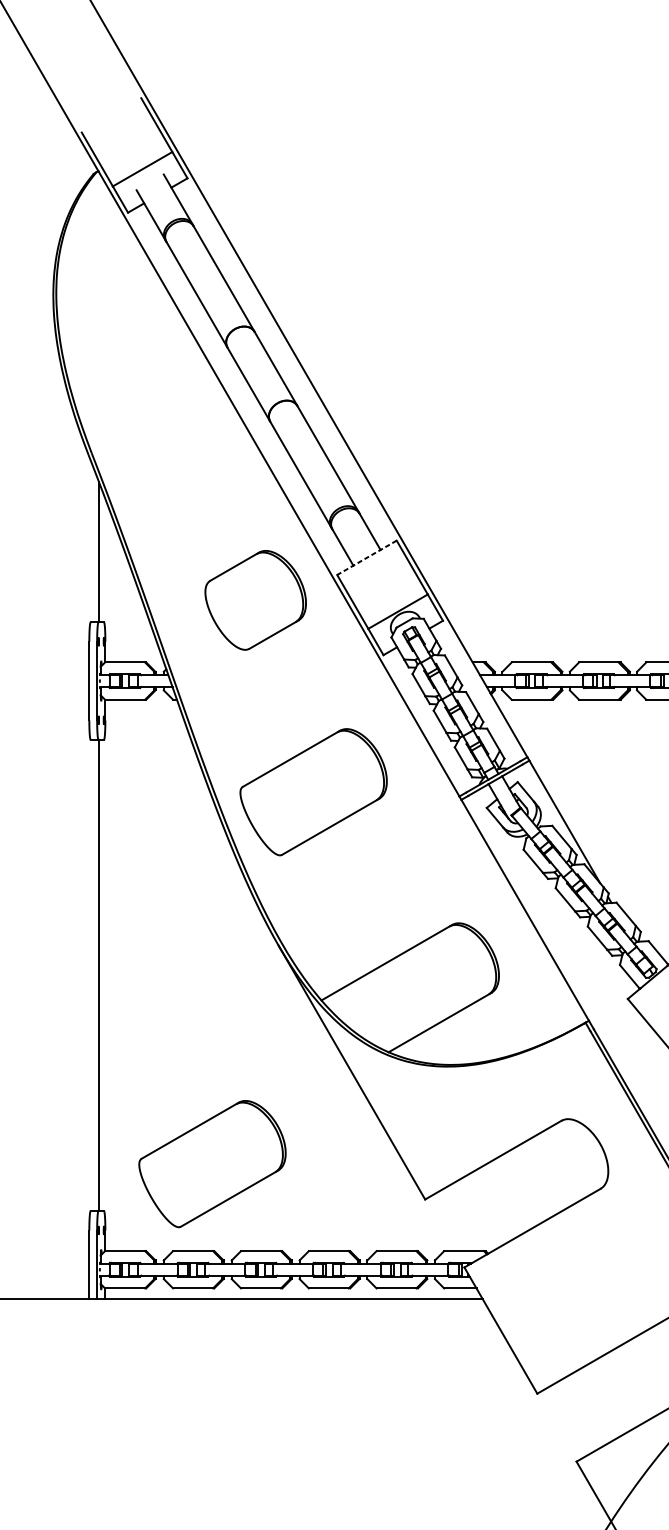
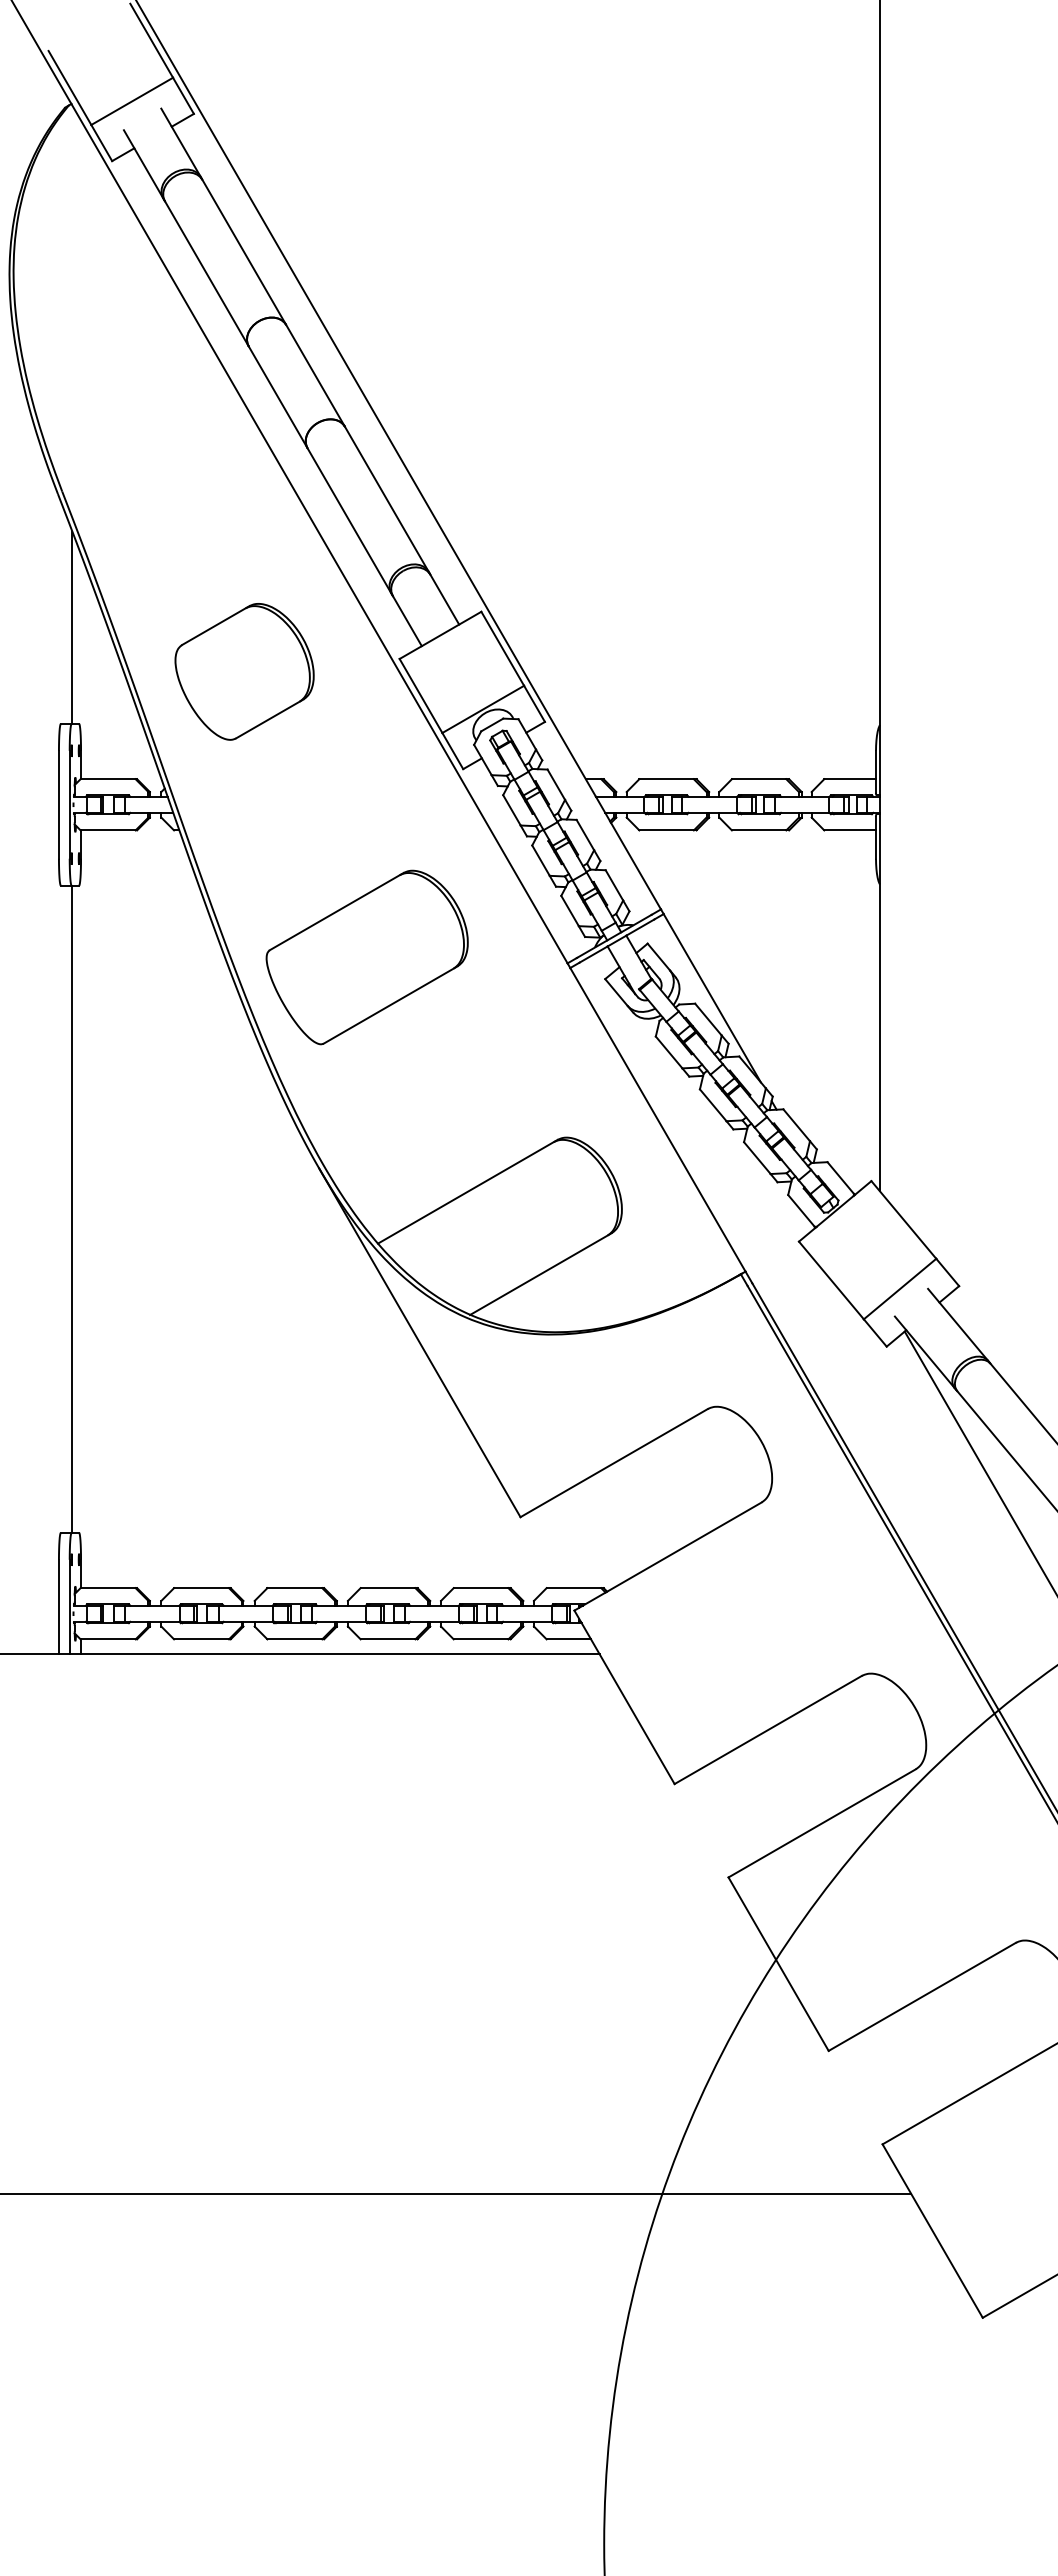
line: (366, 557) -> (440, 635), dashed -> solid
part: (255, 600) -> (244, 671), moved
part: (211, 1164) -> (227, 1468), removed

